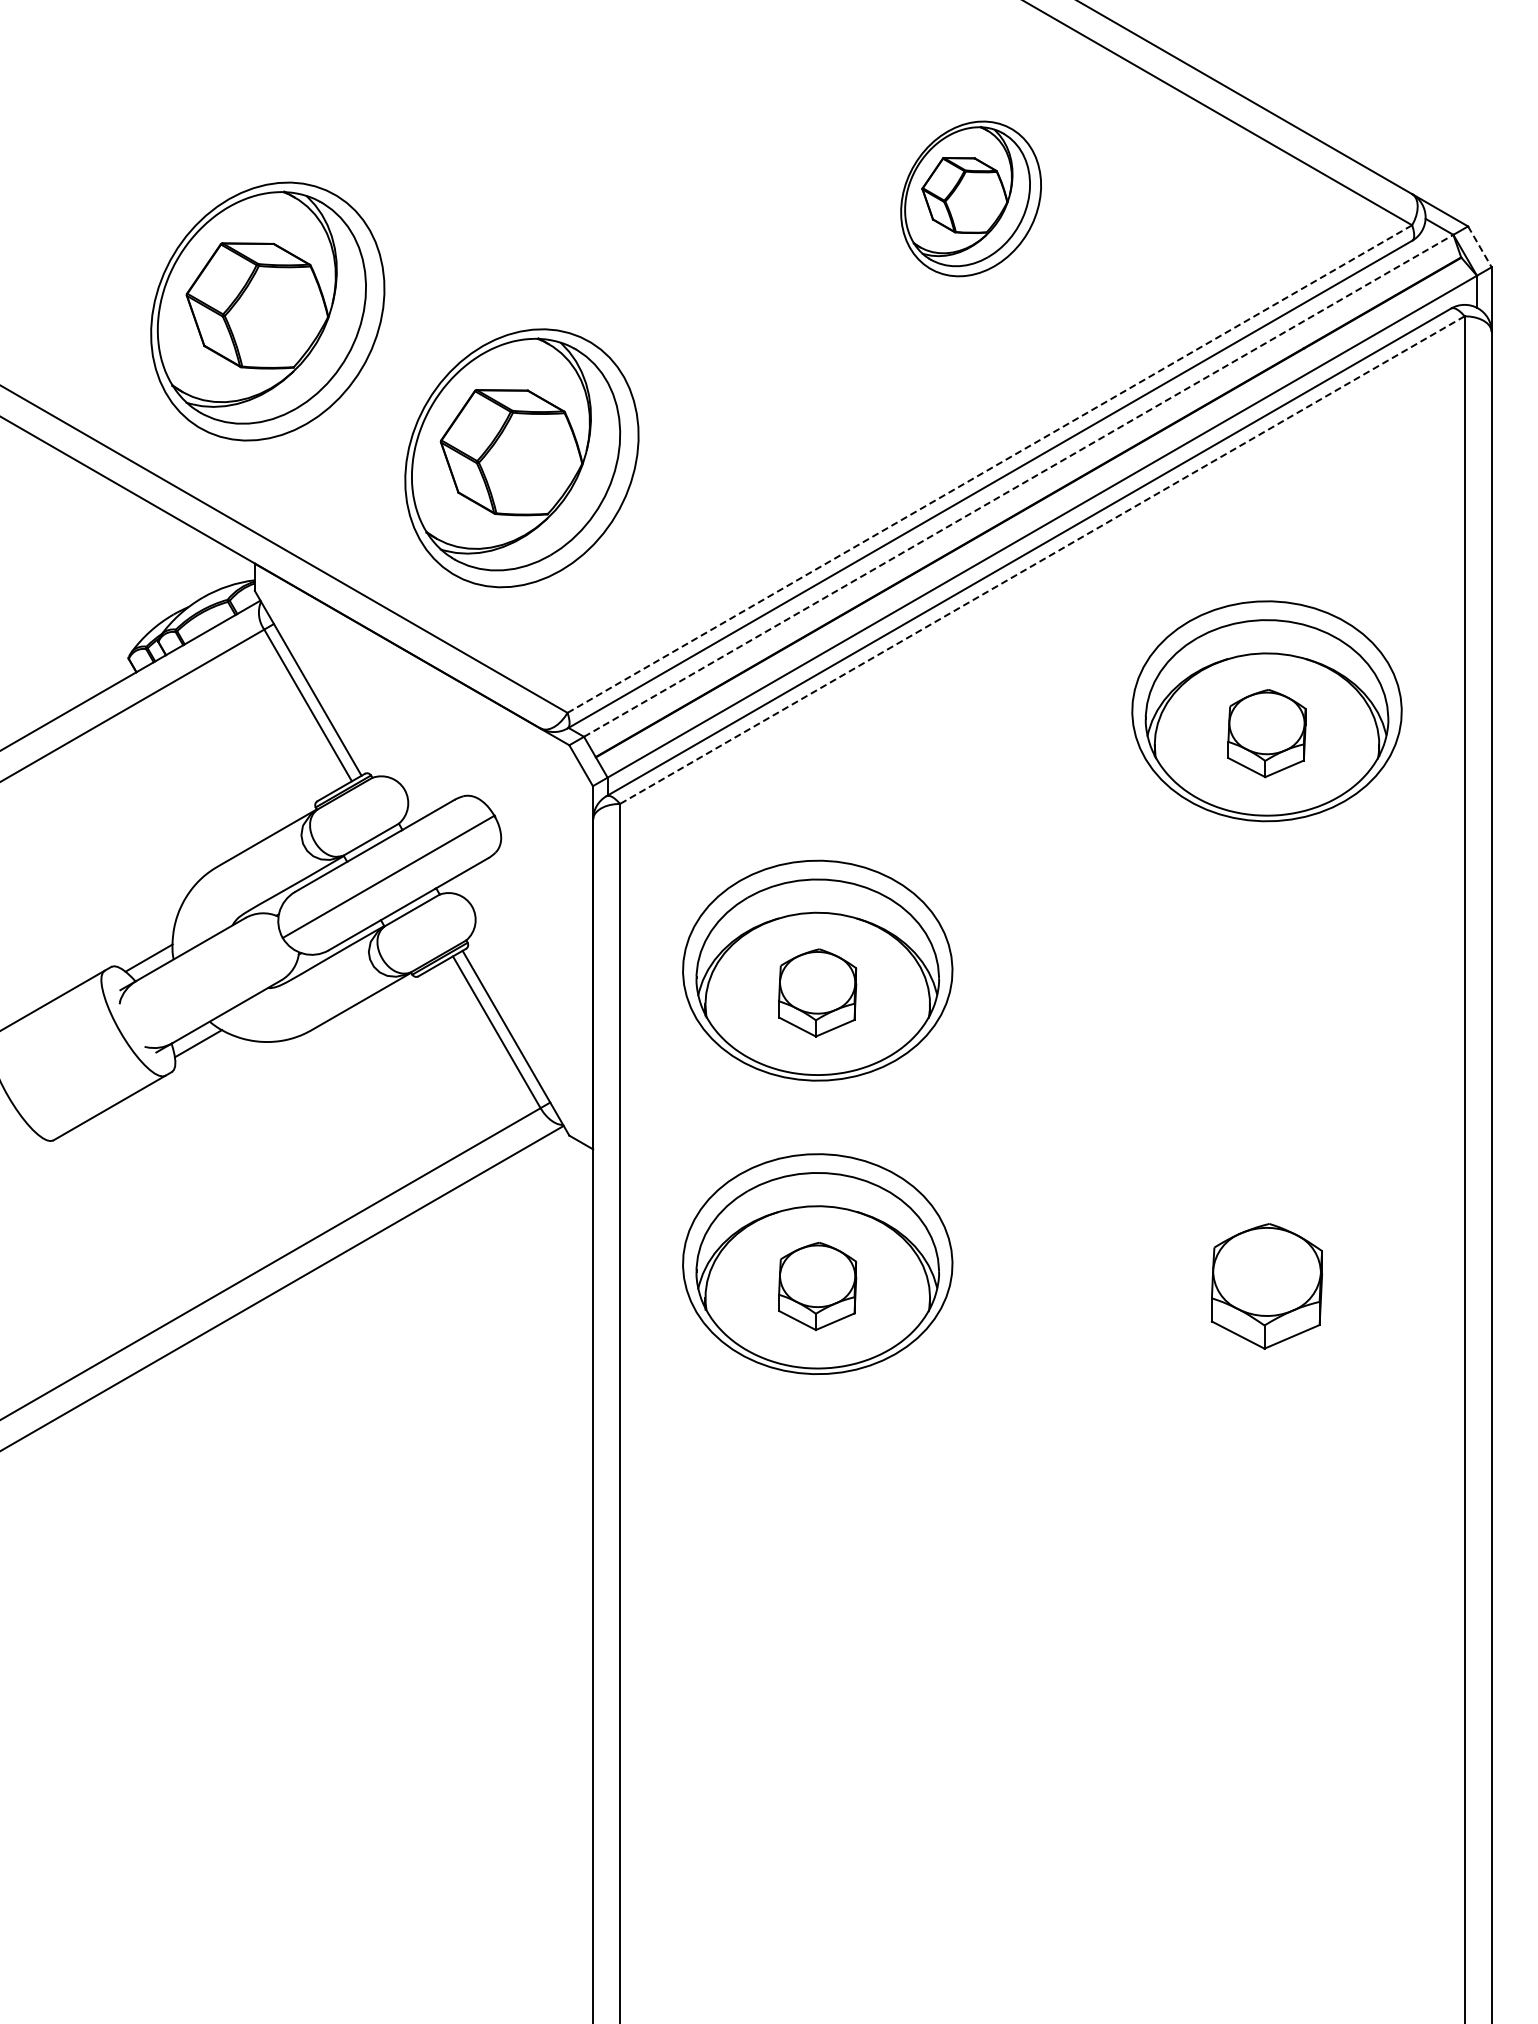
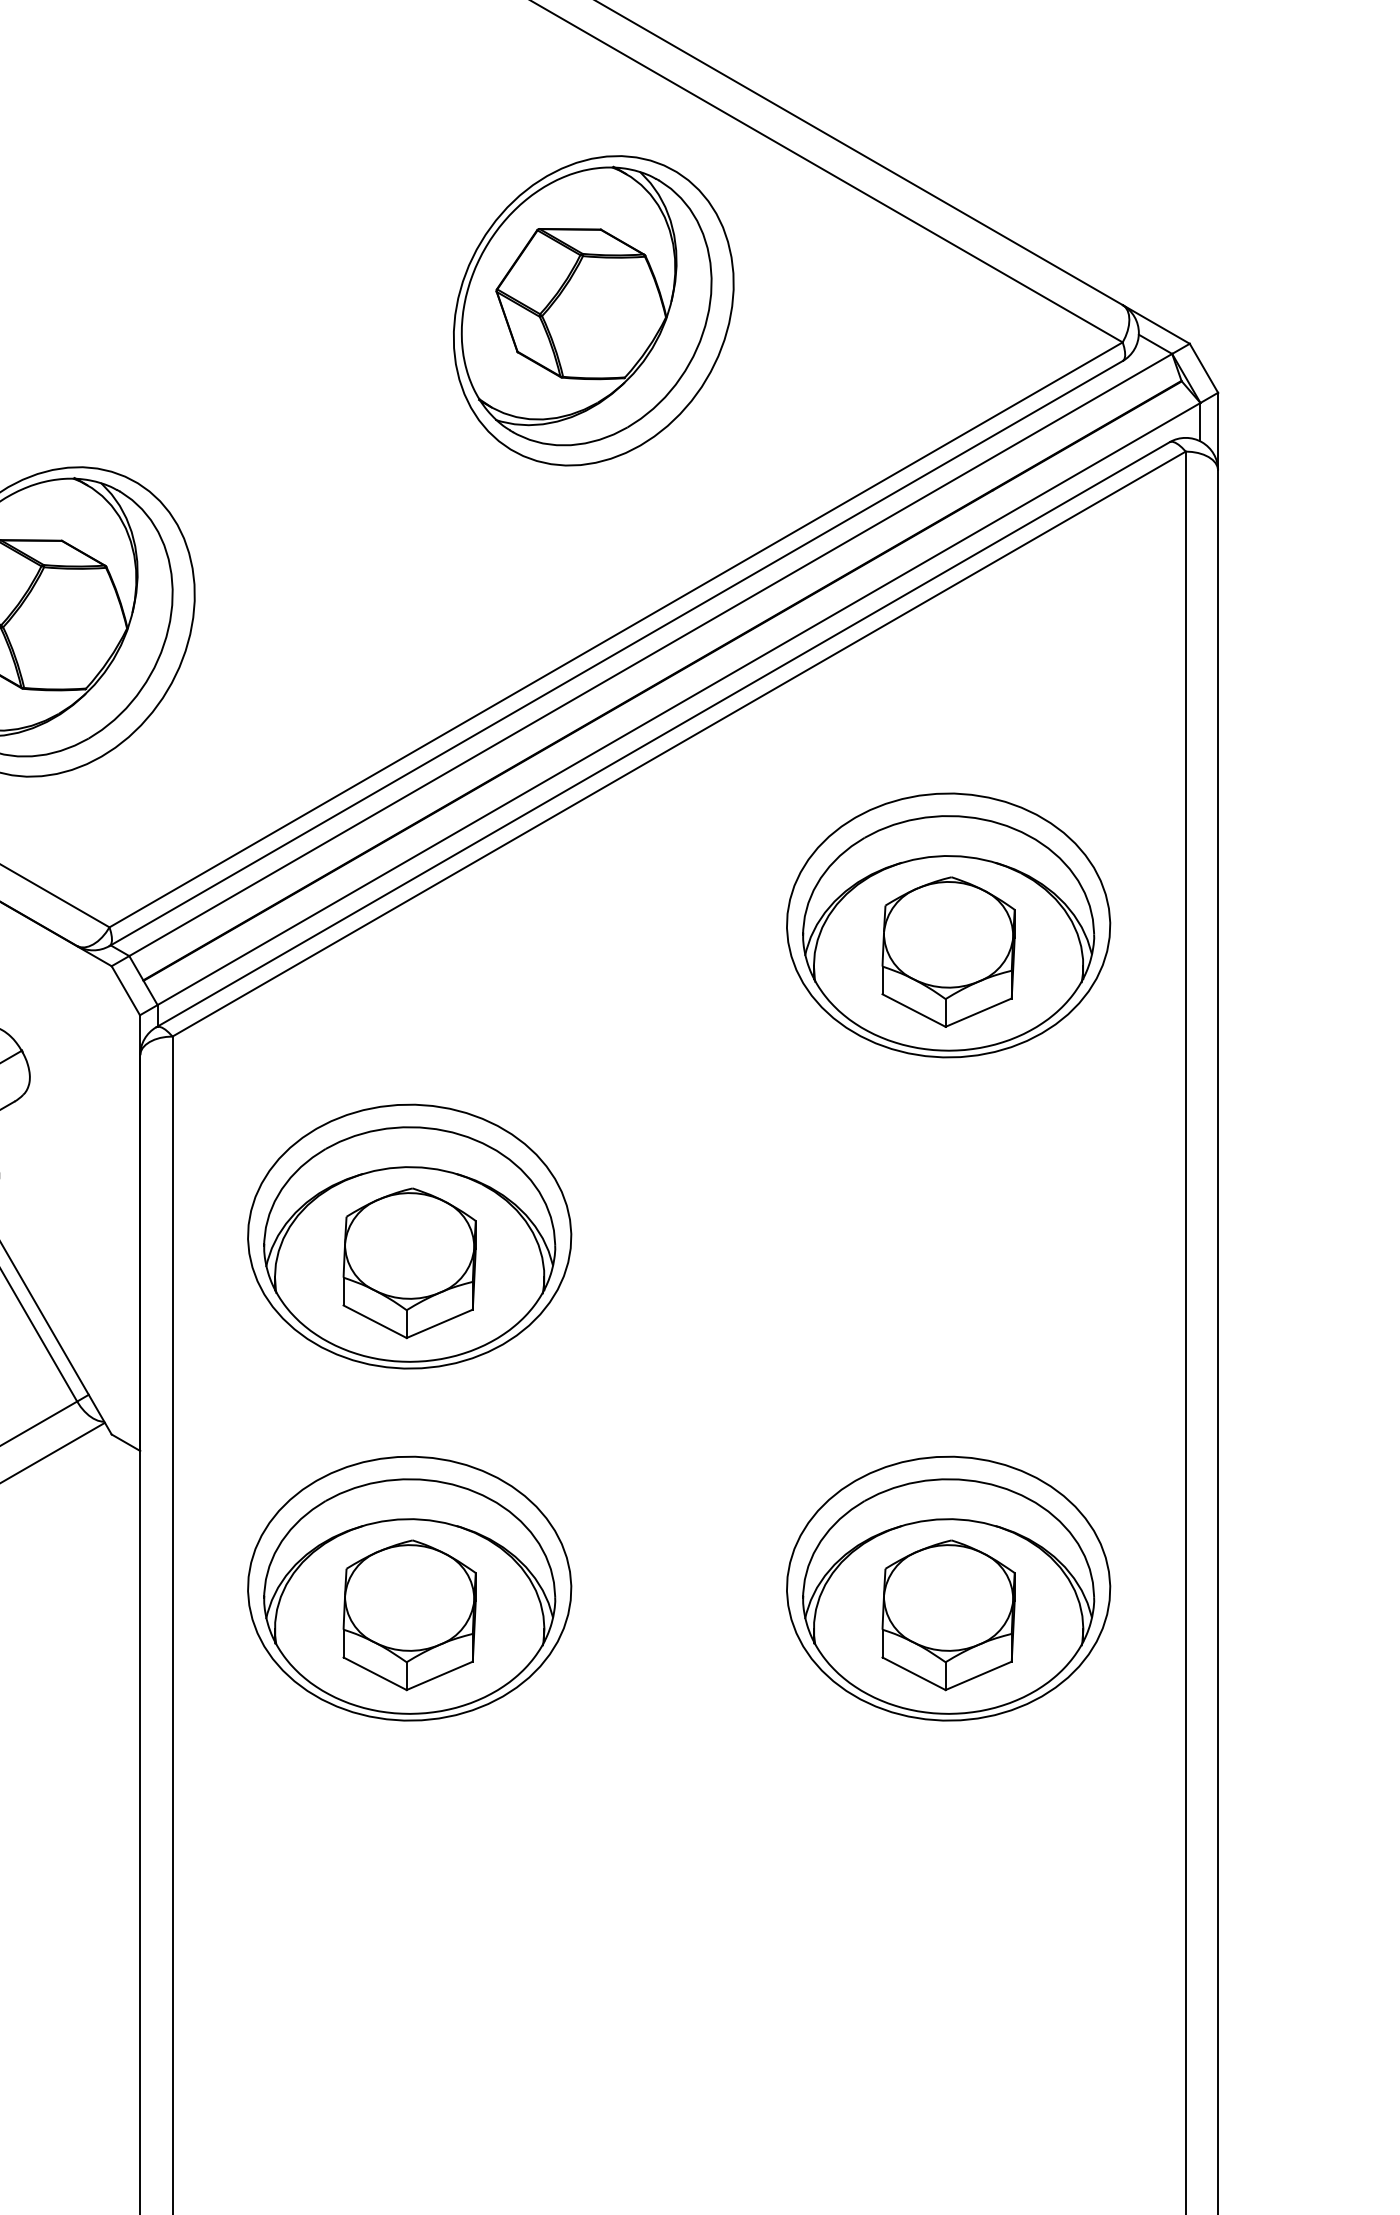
part: (970, 198) -> (592, 310), size x1.67
line: (1479, 246) -> (1203, 367), dashed -> solid
line: (989, 469) -> (615, 635), dashed -> solid
line: (1018, 485) -> (650, 654), dashed -> solid
line: (1042, 560) -> (679, 744), dashed -> solid
part: (1266, 733) -> (947, 952), size x1.43
part: (817, 992) -> (409, 1262), size x1.43
part: (1266, 1263) -> (947, 1587), added
part: (817, 1286) -> (409, 1615), size x1.43

